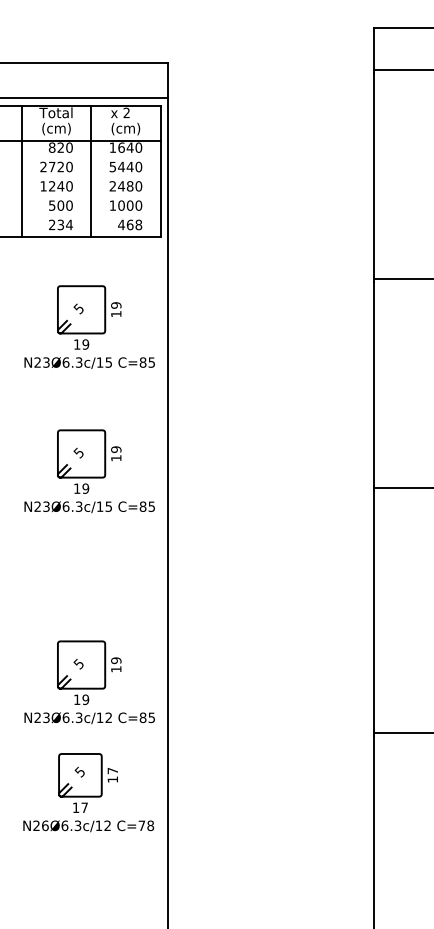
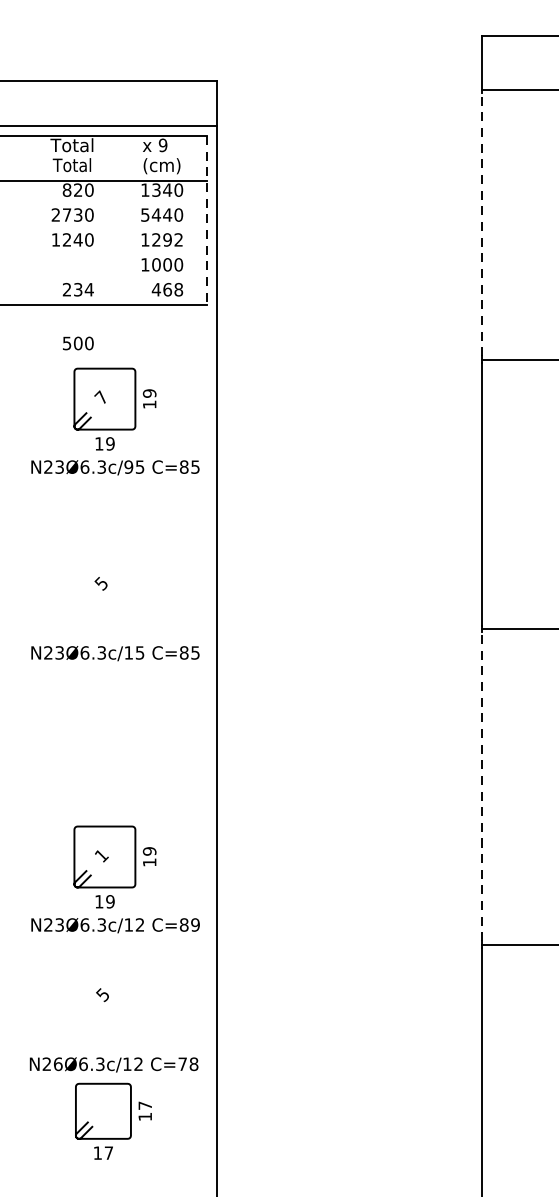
text: (126, 112) -> (162, 144), 2 -> 9
text: (55, 128) -> (71, 165), (cm) -> Total
text: (121, 147) -> (156, 189), 1640 -> 1340
text: (60, 167) -> (77, 215), 2720 -> 2730
line: (21, 171) -> (27, 220), removed
line: (91, 171) -> (117, 220), removed
line: (160, 171) -> (206, 220), solid -> dashed
line: (373, 174) -> (481, 224), solid -> dashed
text: (125, 186) -> (161, 240), 2480 -> 1292
text: (60, 205) -> (77, 343), moved
text: (78, 308) -> (100, 397), 5 -> 7
text: (99, 362) -> (128, 467), N23Ø6.3c/15 -> N23Ø6.3c/95
part: (89, 461) -> (115, 594), removed
line: (373, 610) -> (481, 786), solid -> dashed
text: (78, 664) -> (100, 856), 5 -> 1
text: (151, 717) -> (195, 924), C=85 -> C=89
part: (87, 782) -> (112, 1120), moved

